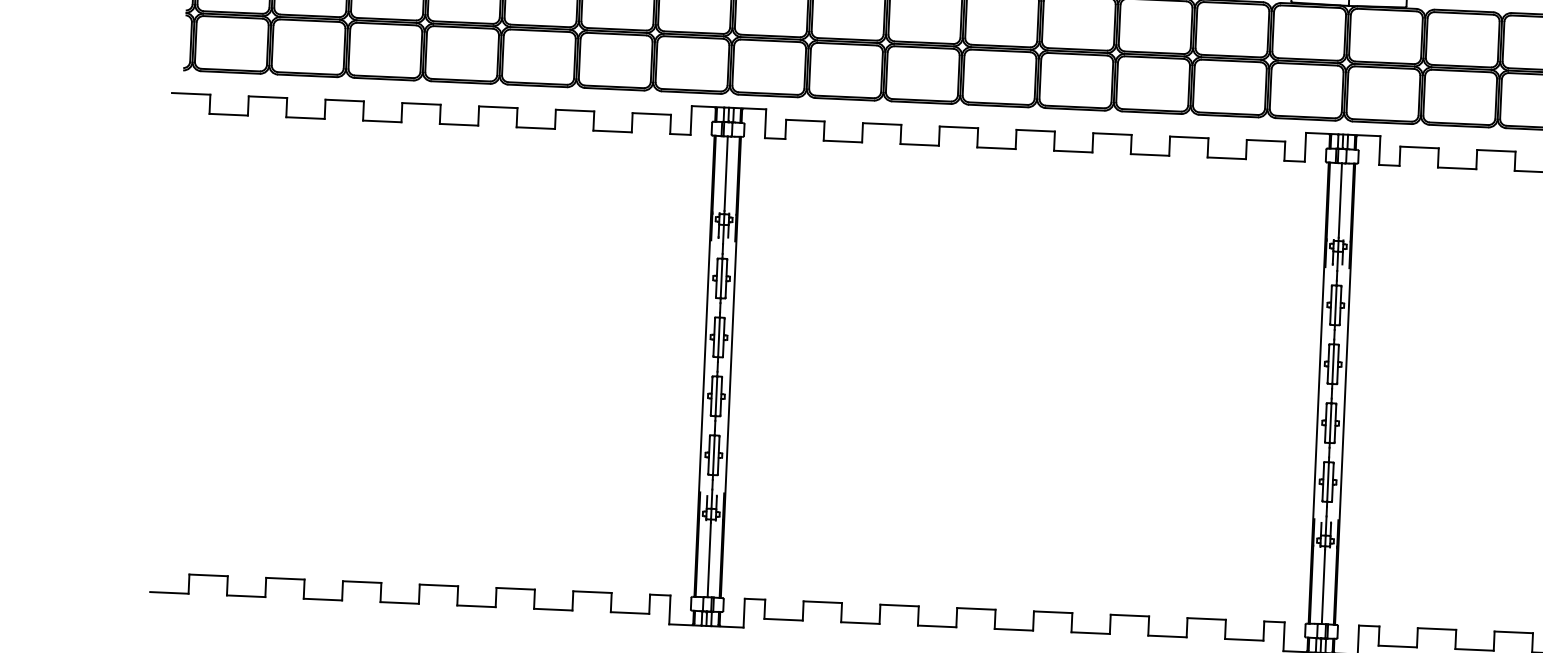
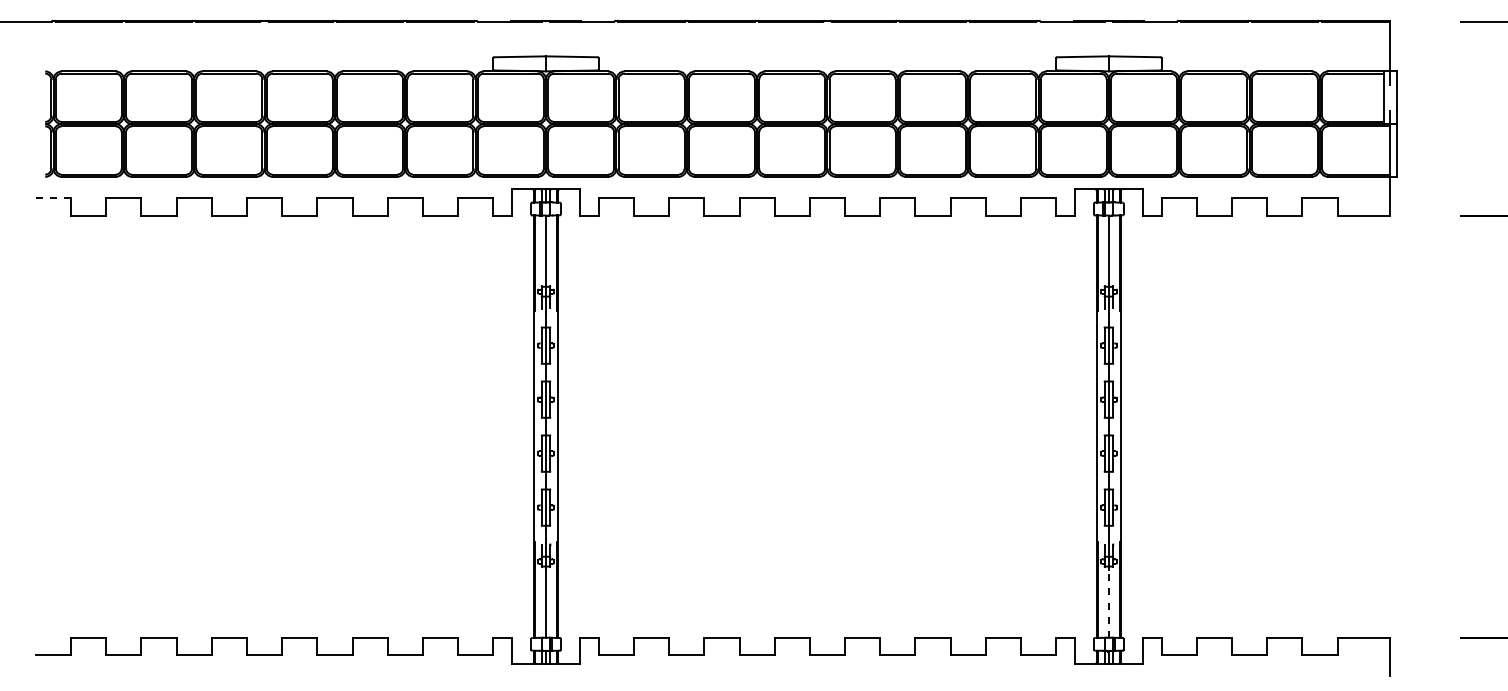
line: (191, 93) -> (53, 197), solid -> dashed
line: (1323, 586) -> (1108, 603), solid -> dashed

